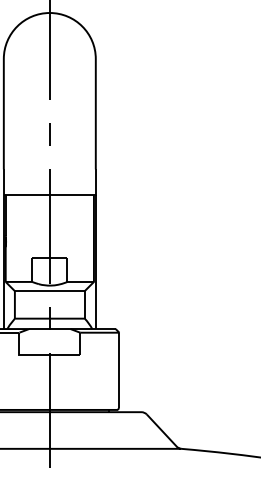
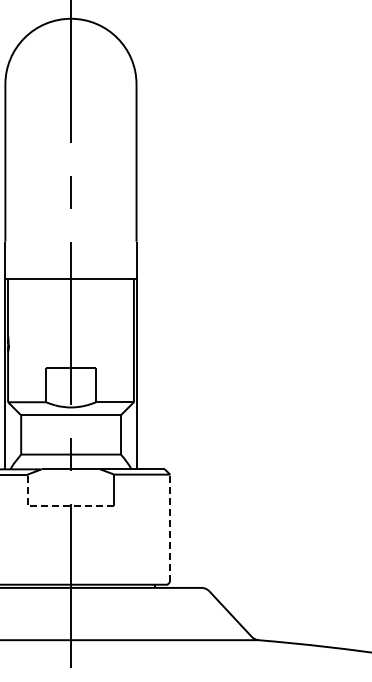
line: (38, 355) -> (54, 506), solid -> dashed
line: (119, 370) -> (170, 528), solid -> dashed

